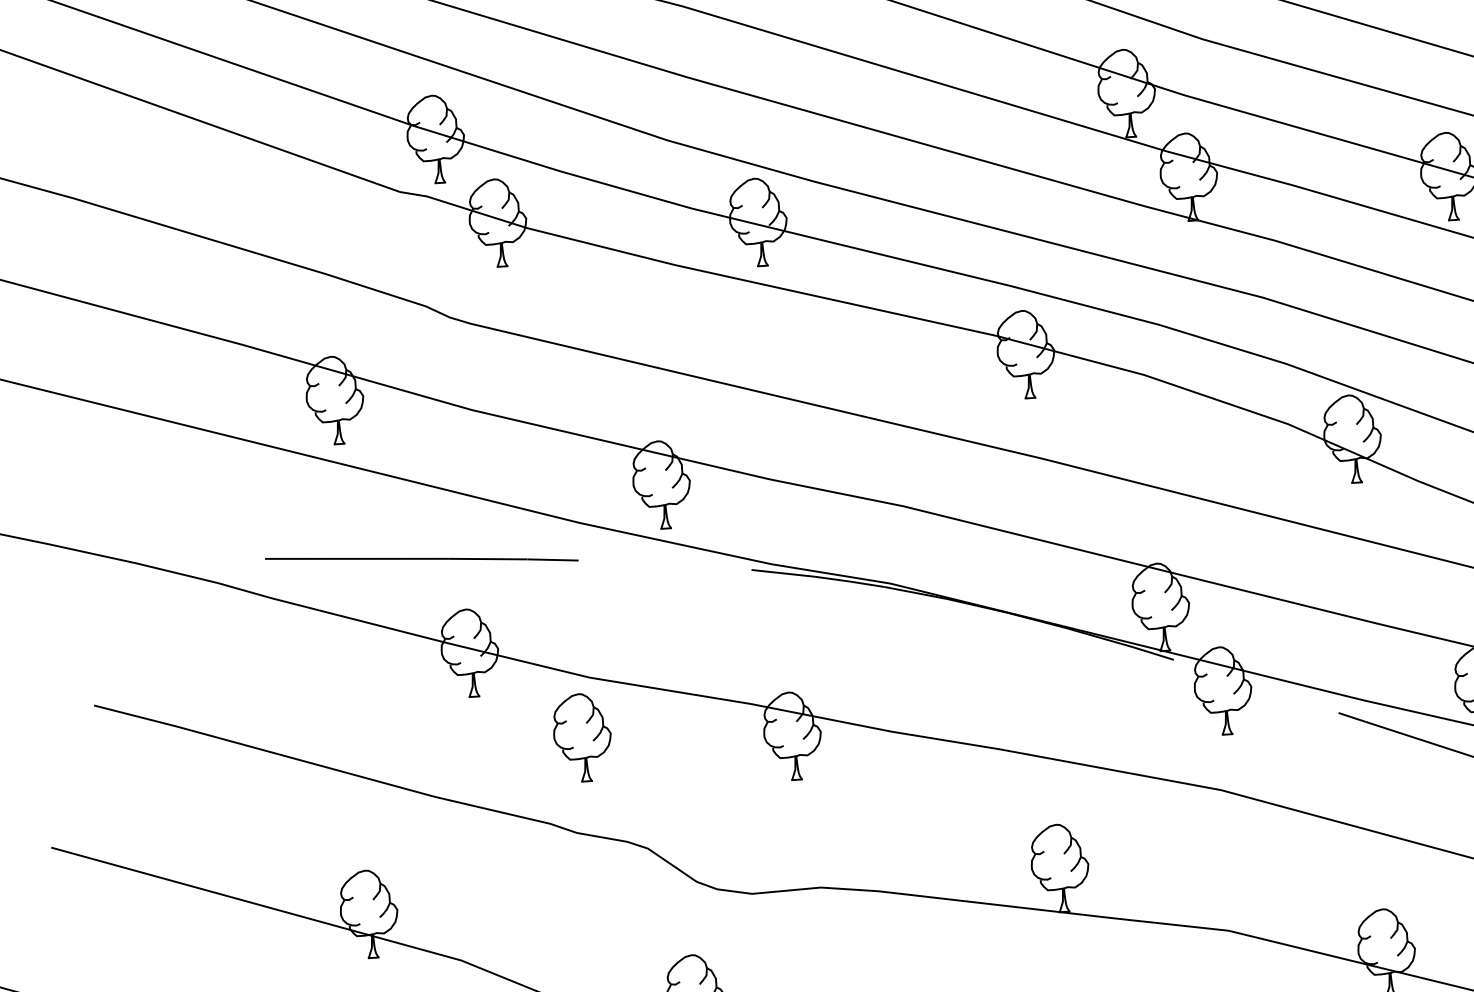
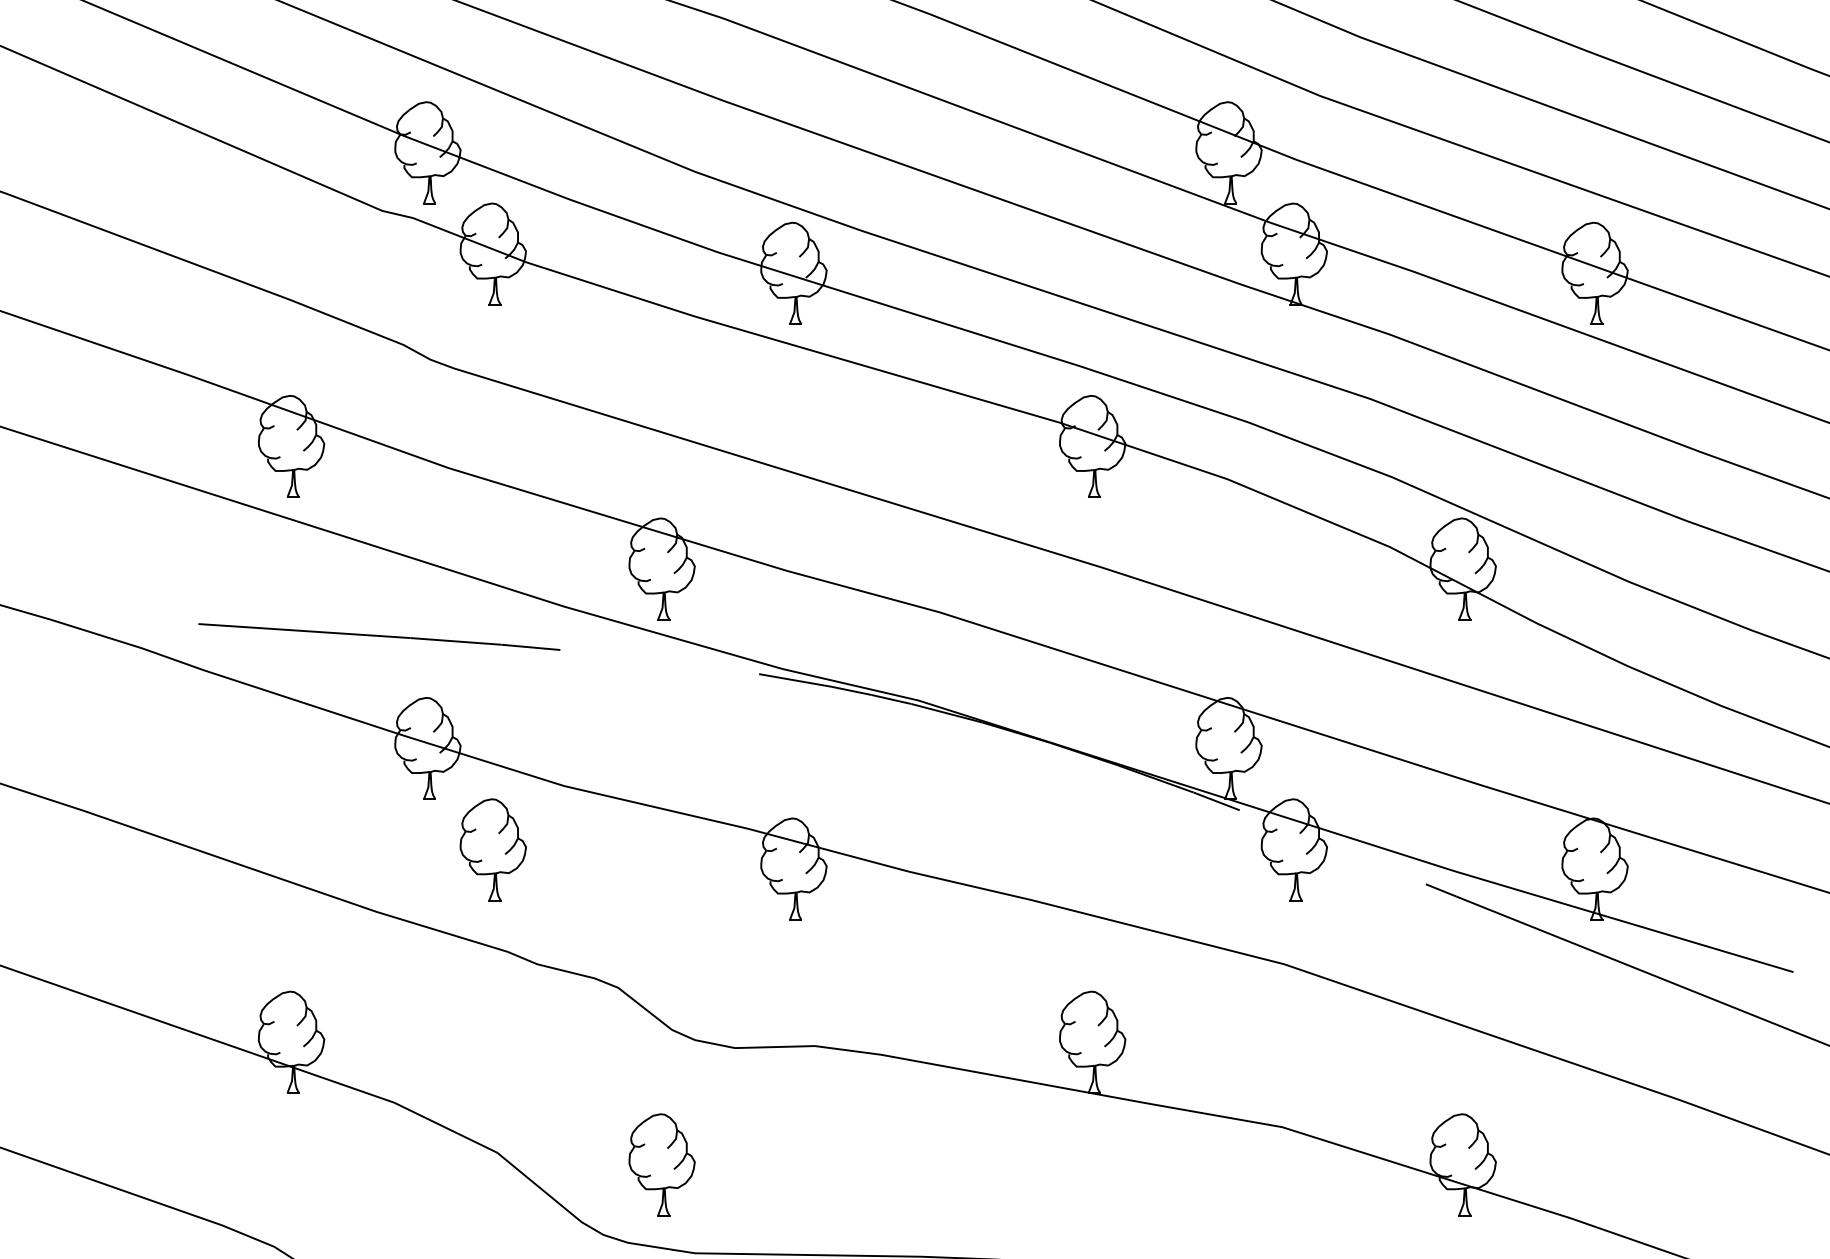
part: (581, 737) -> (492, 849), moved

